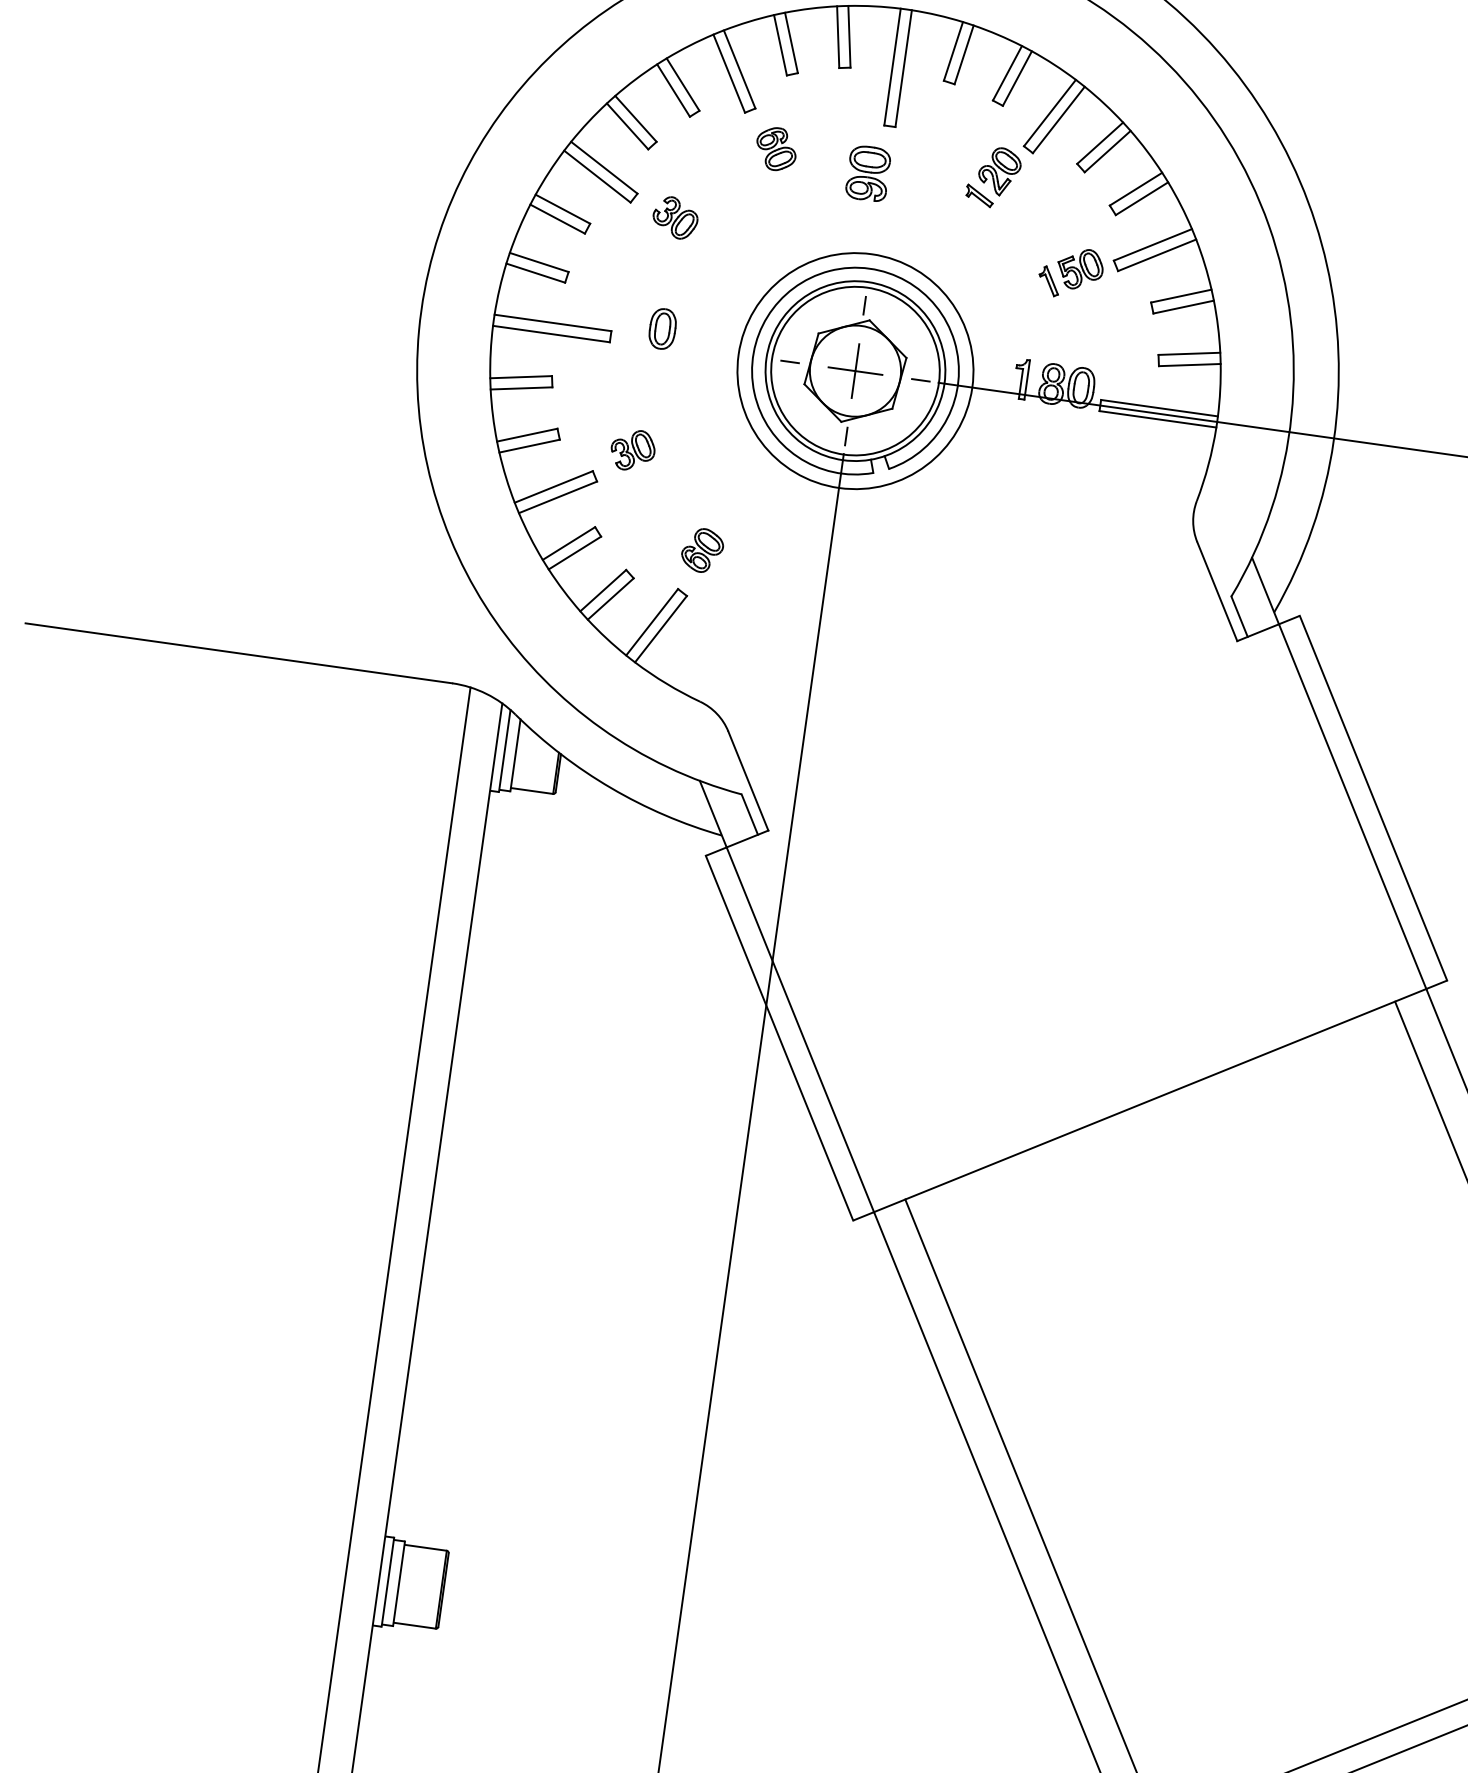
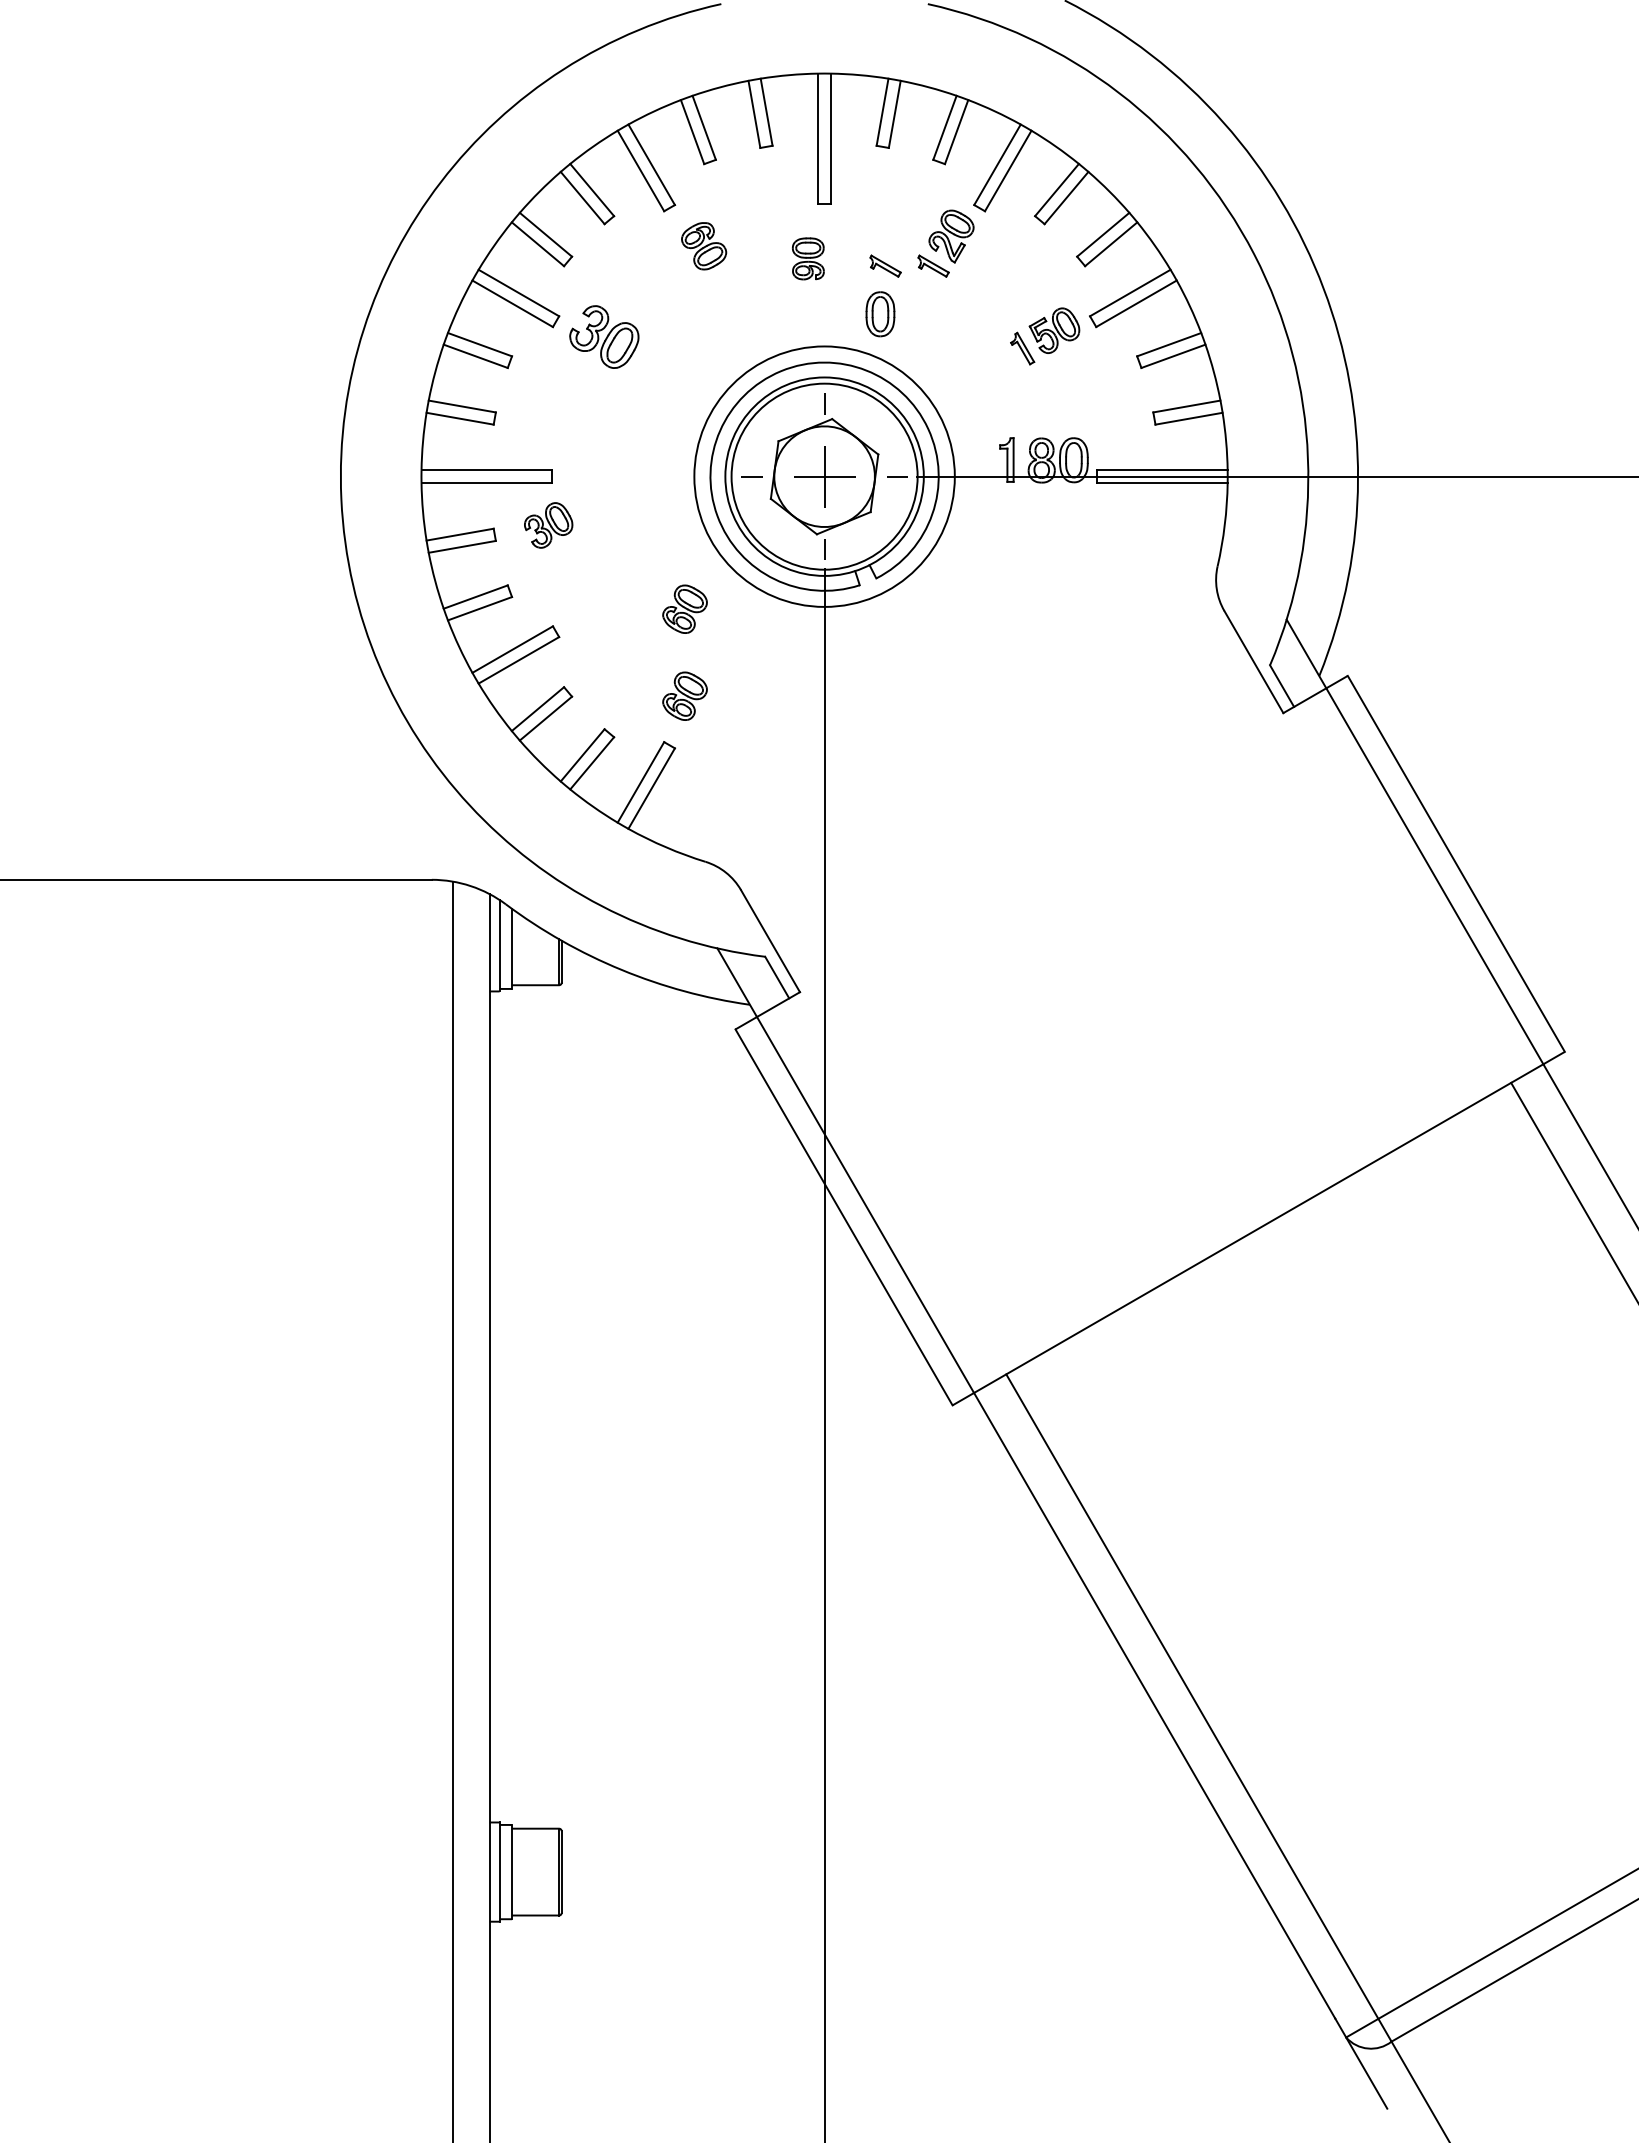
part: (868, 173) -> (808, 258), size x0.7
part: (936, 189) -> (885, 265), added
part: (675, 217) -> (604, 336), size x1.4
part: (662, 329) -> (880, 314), moved
part: (632, 450) -> (548, 525), moved
part: (713, 471) -> (684, 608), added

